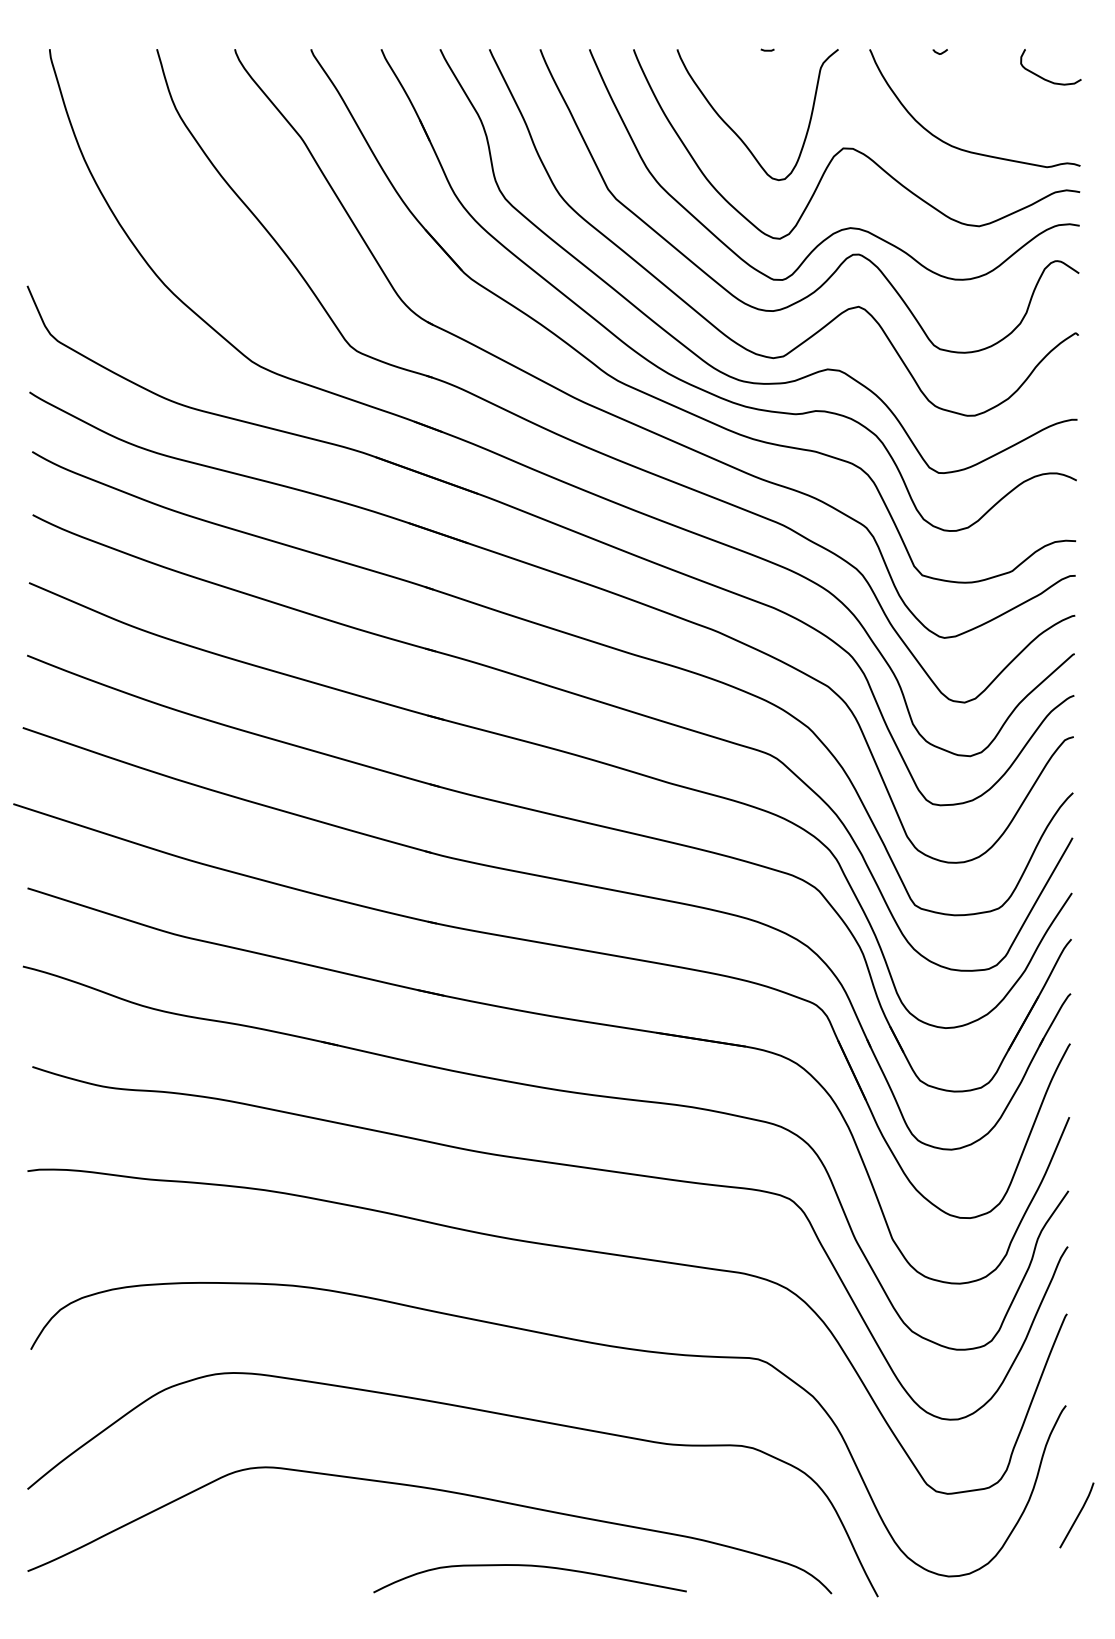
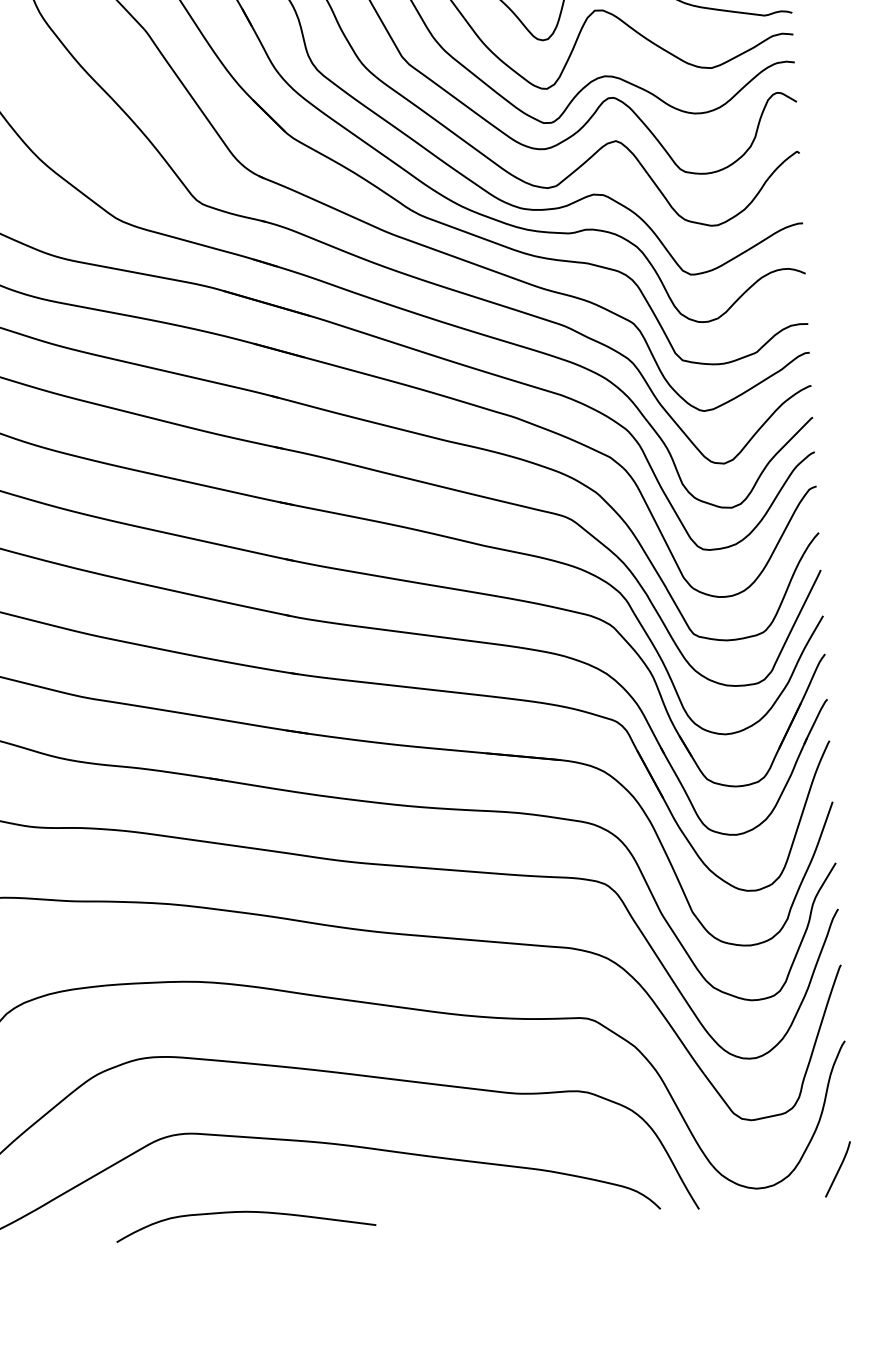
line: (1077, 1515) -> (838, 1169), moved
curve: (529, 1566) -> (244, 1212), moved

